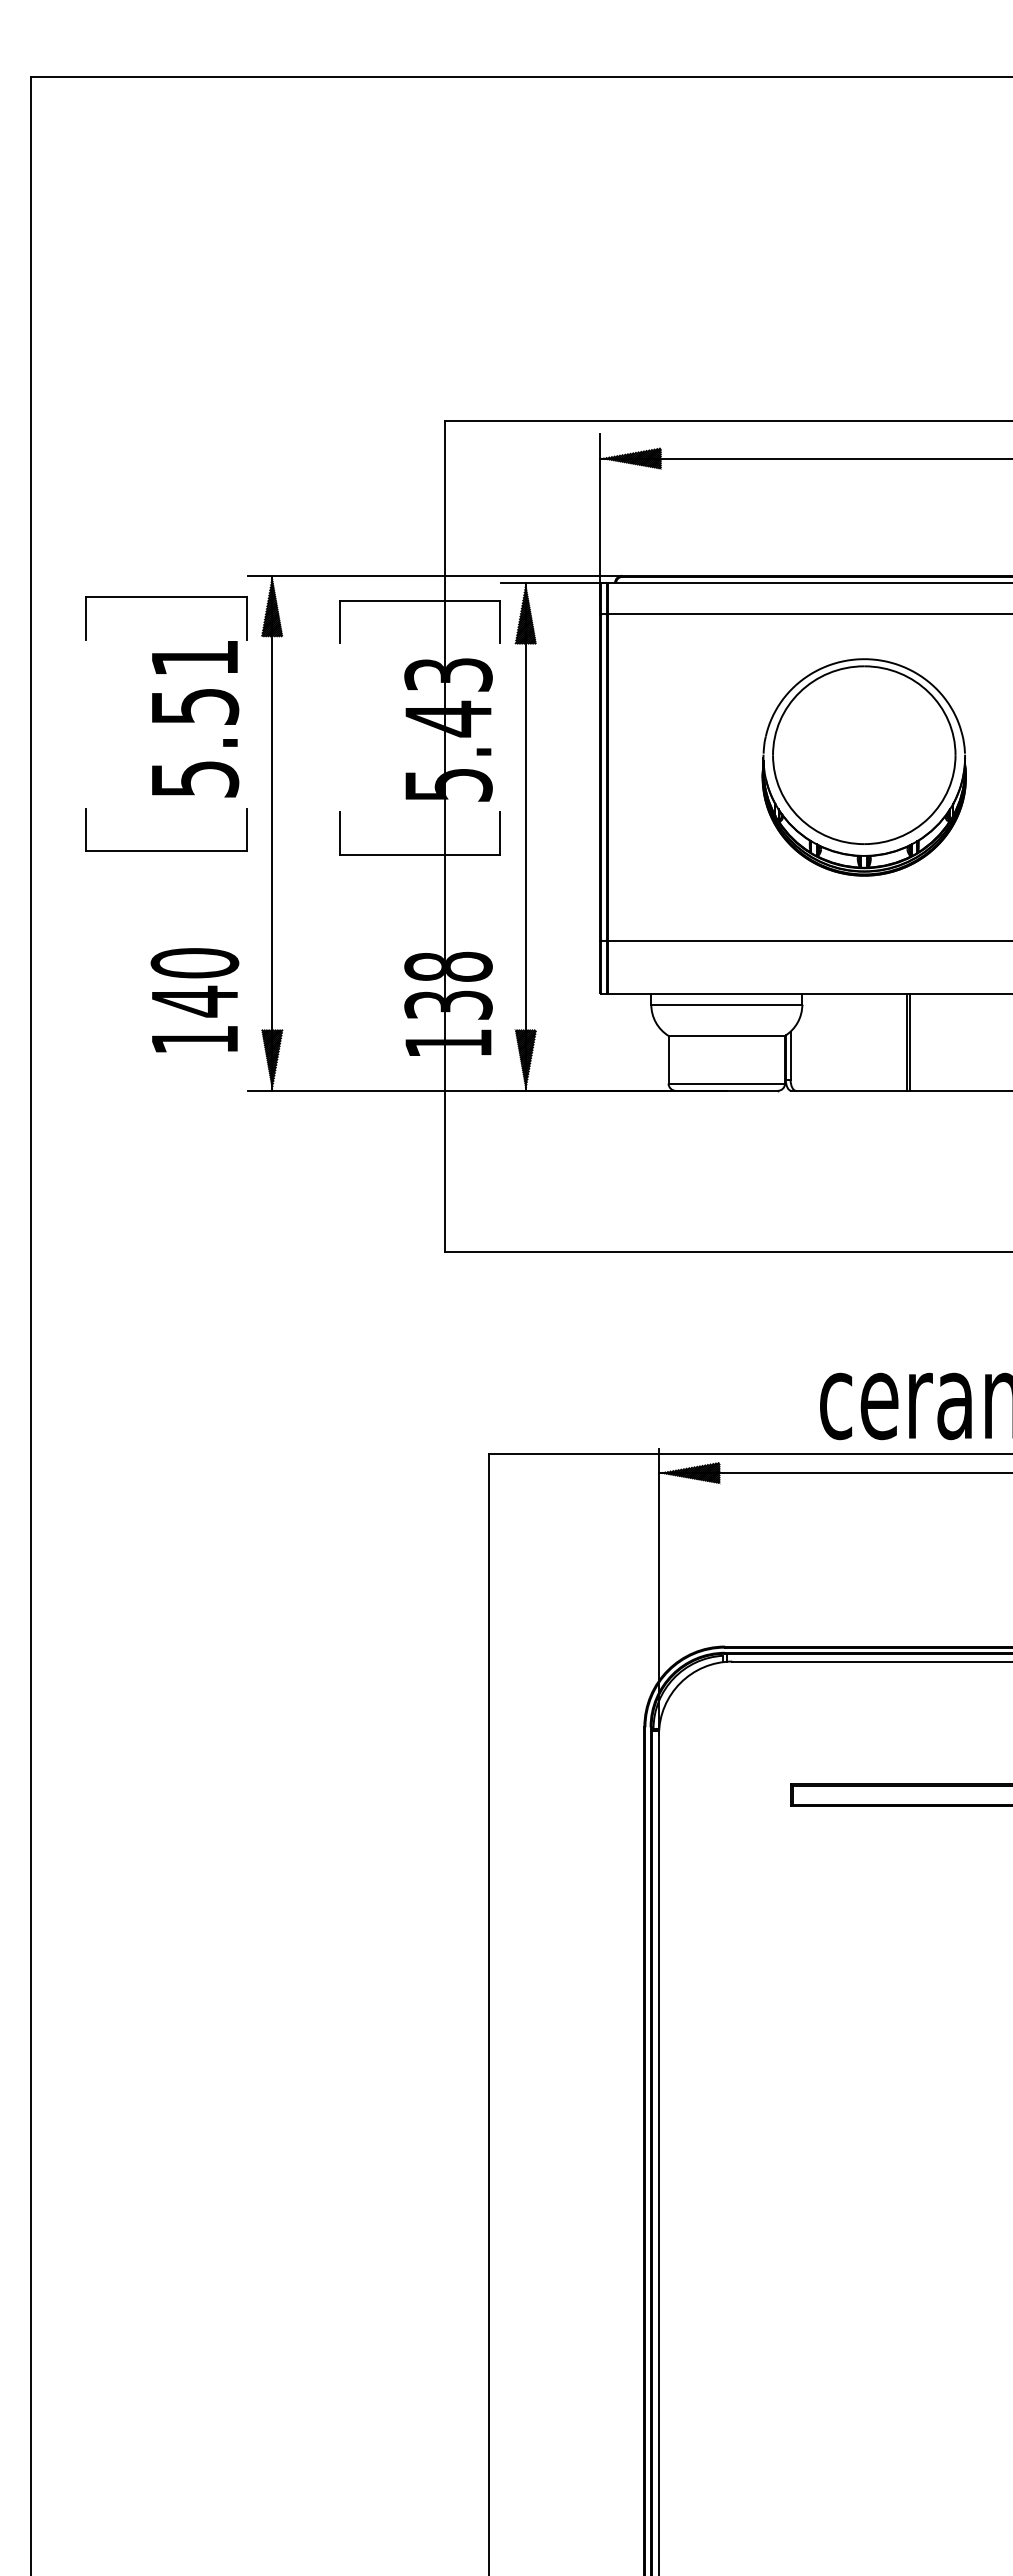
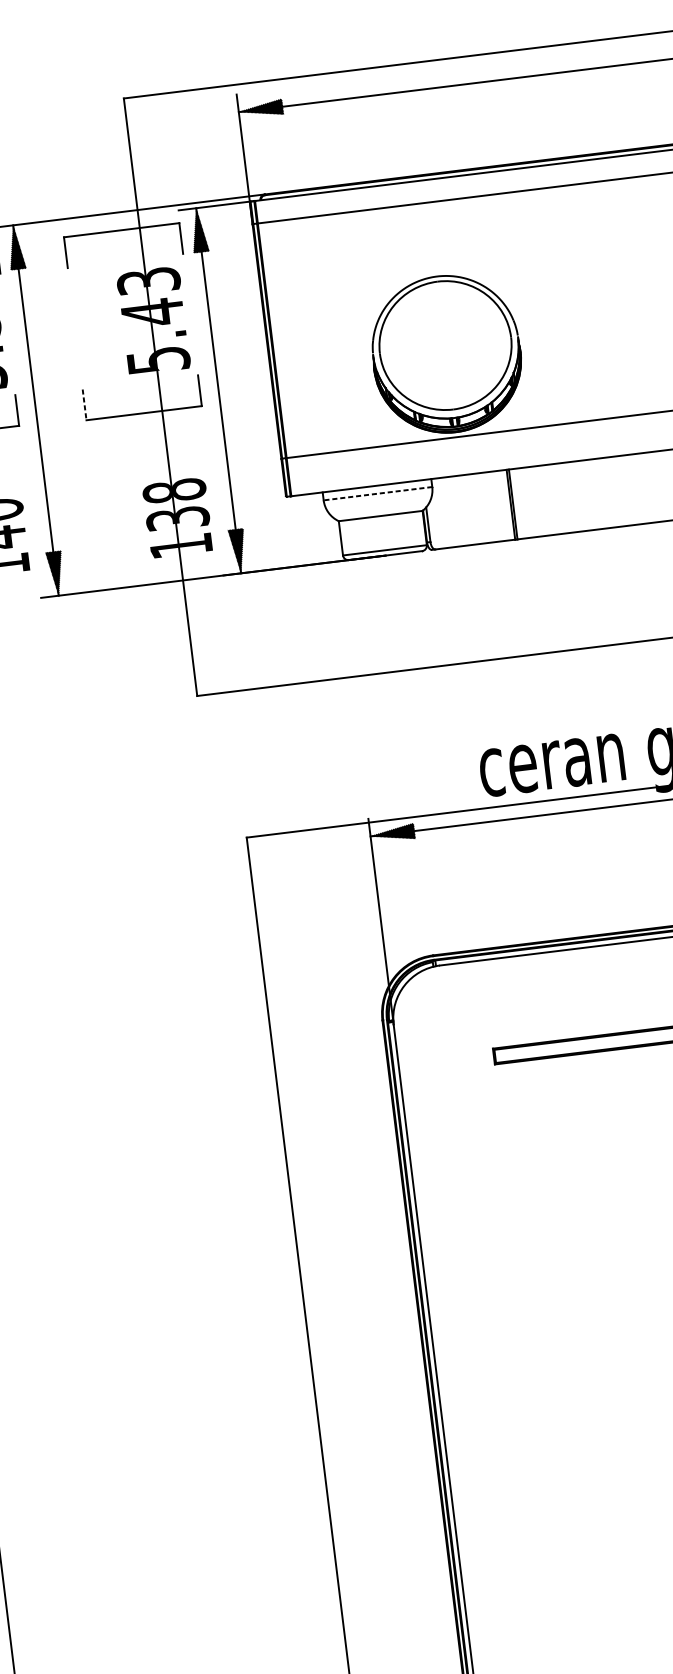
part: (863, 767) -> (446, 354), moved
line: (339, 834) -> (84, 405), solid -> dashed
line: (726, 1004) -> (377, 493), solid -> dashed

